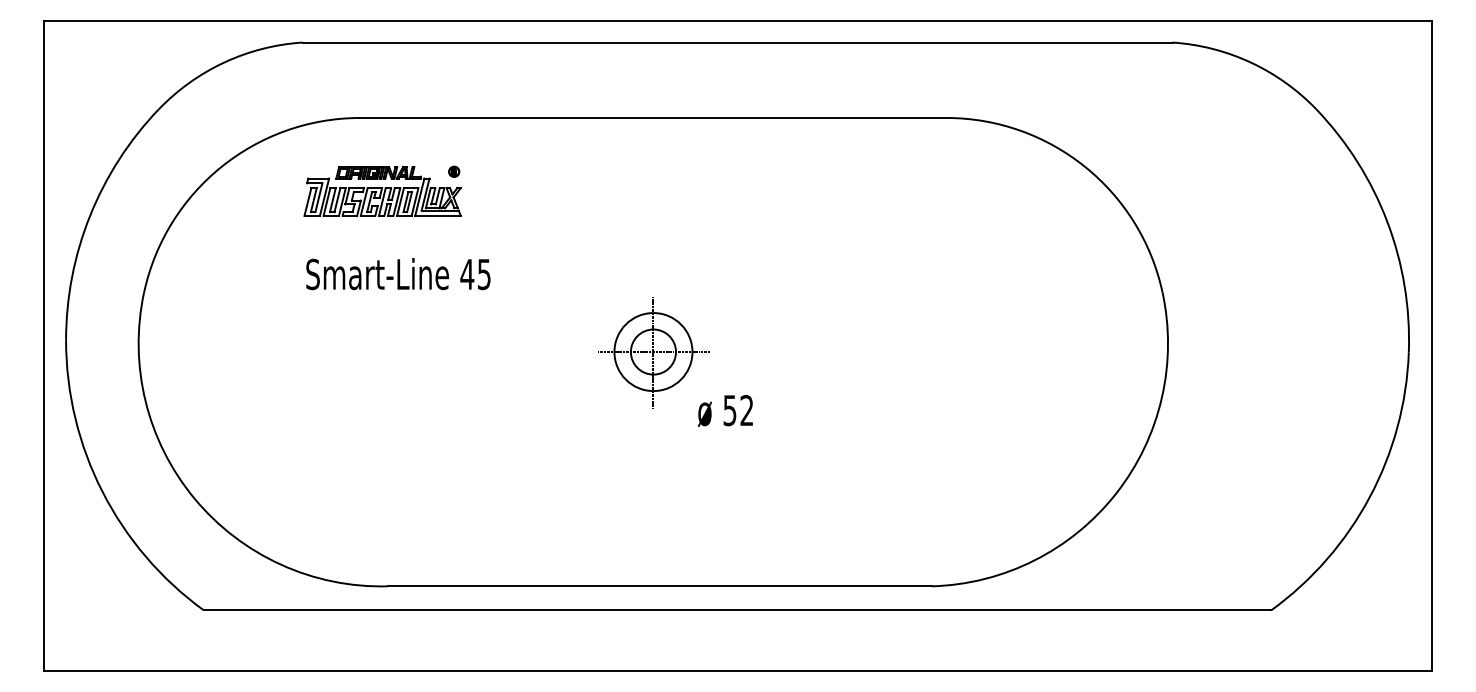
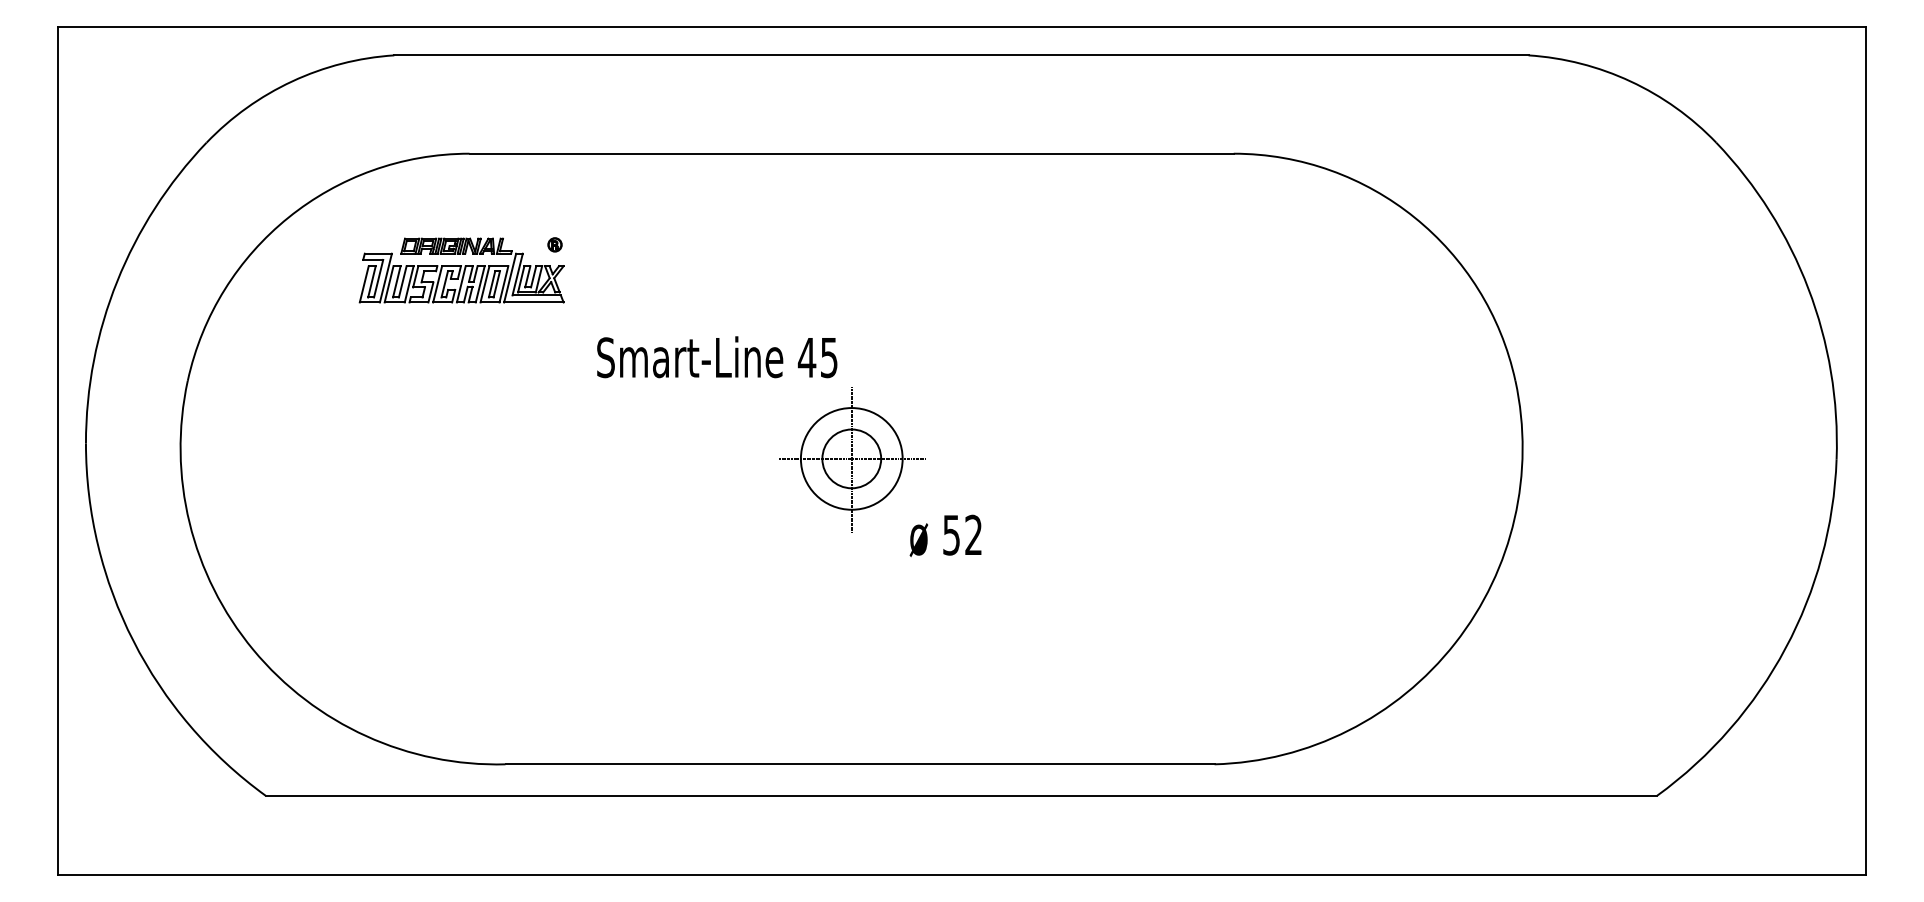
part: (382, 191) -> (461, 270), moved
text: (398, 274) -> (717, 357), moved

